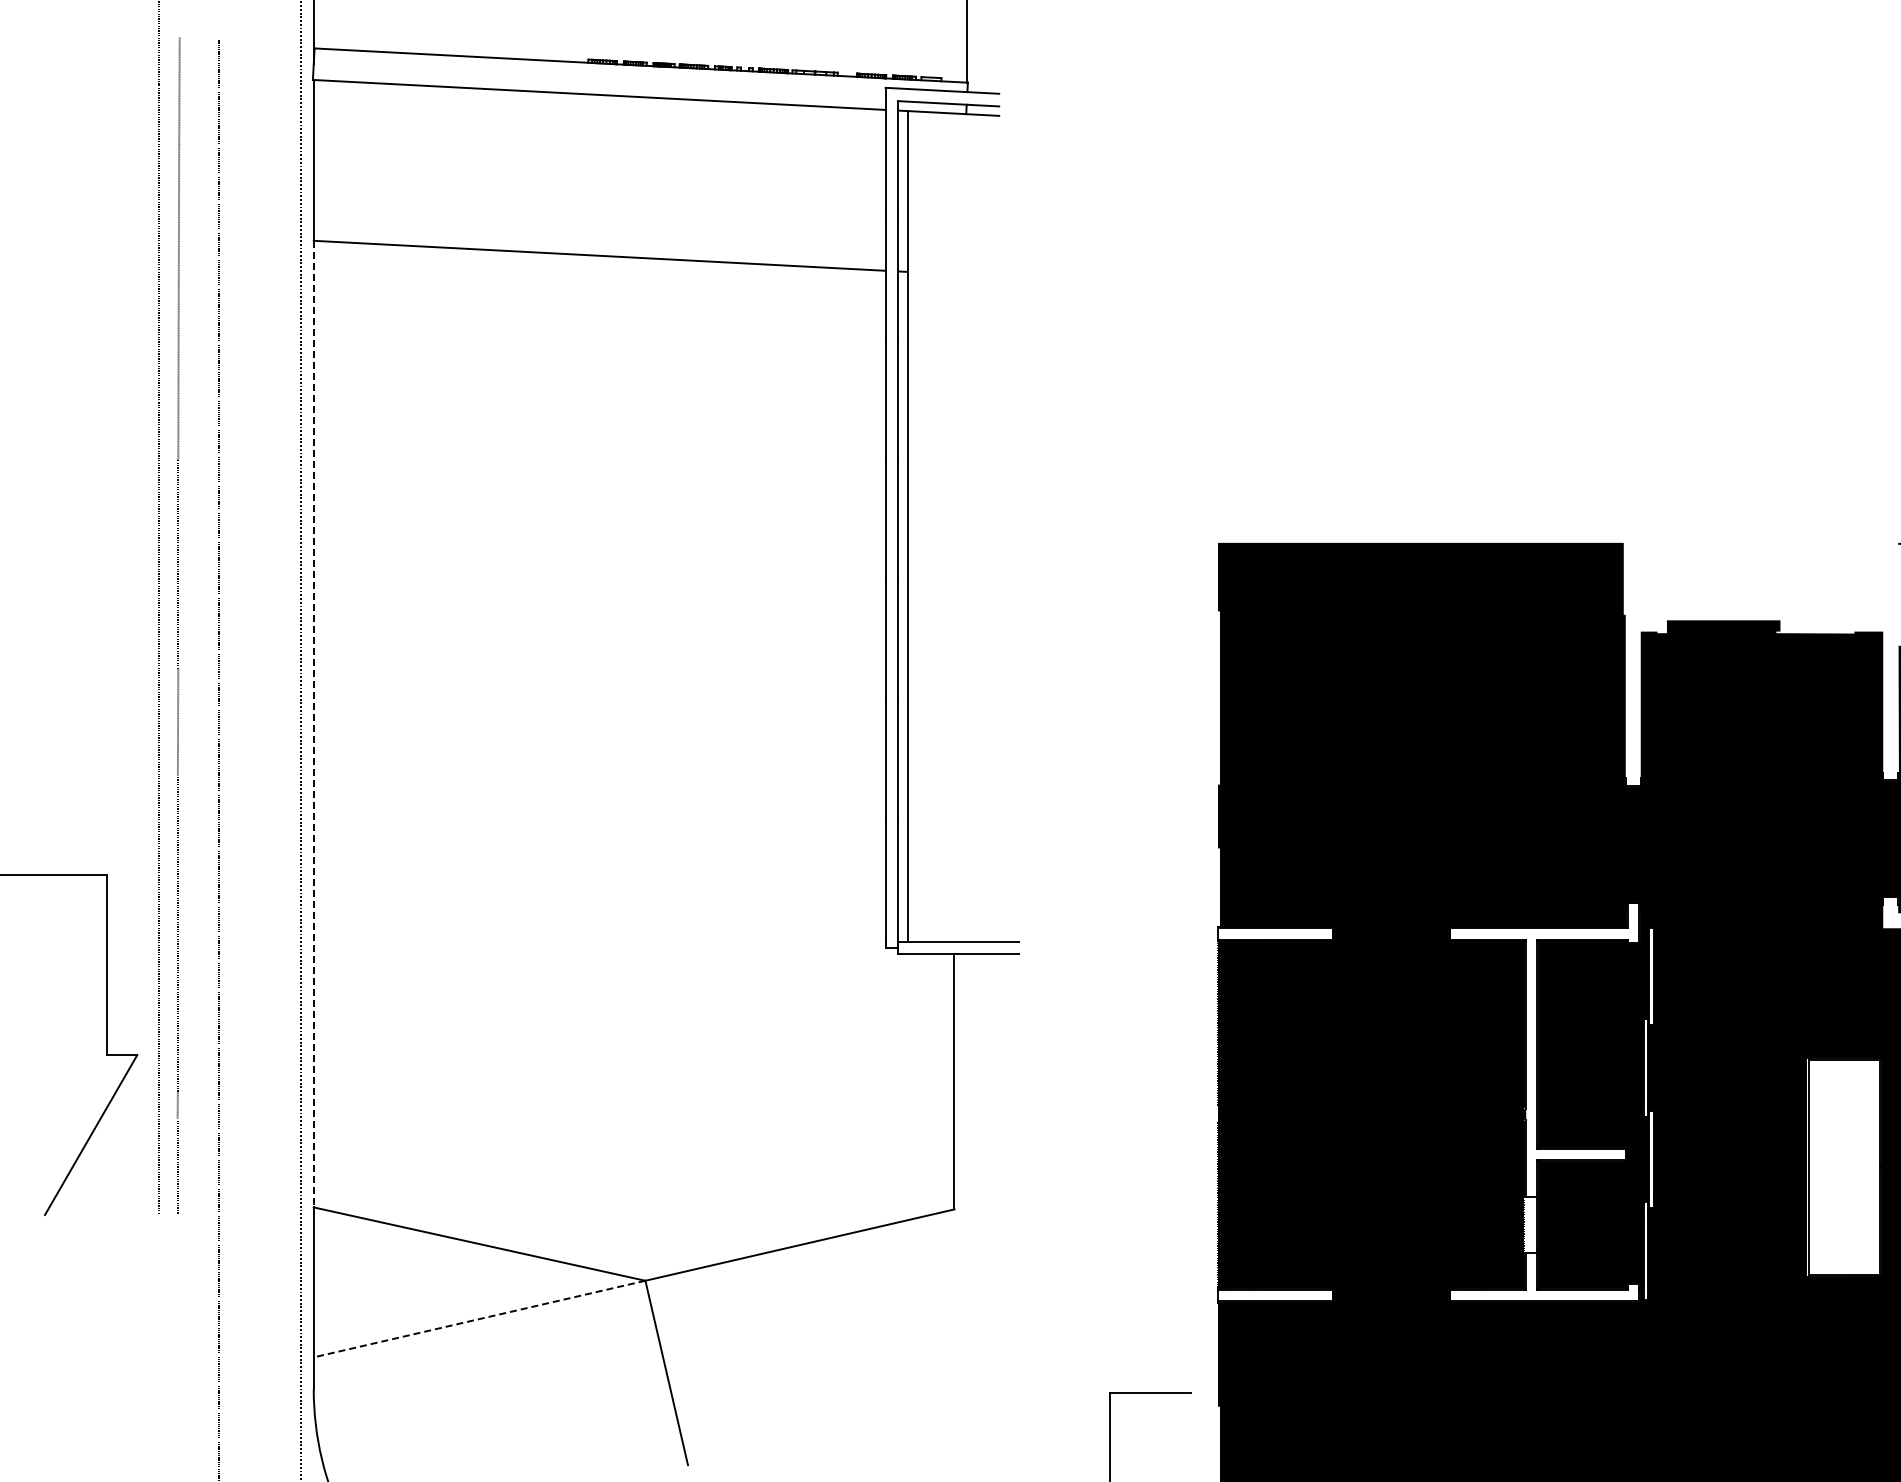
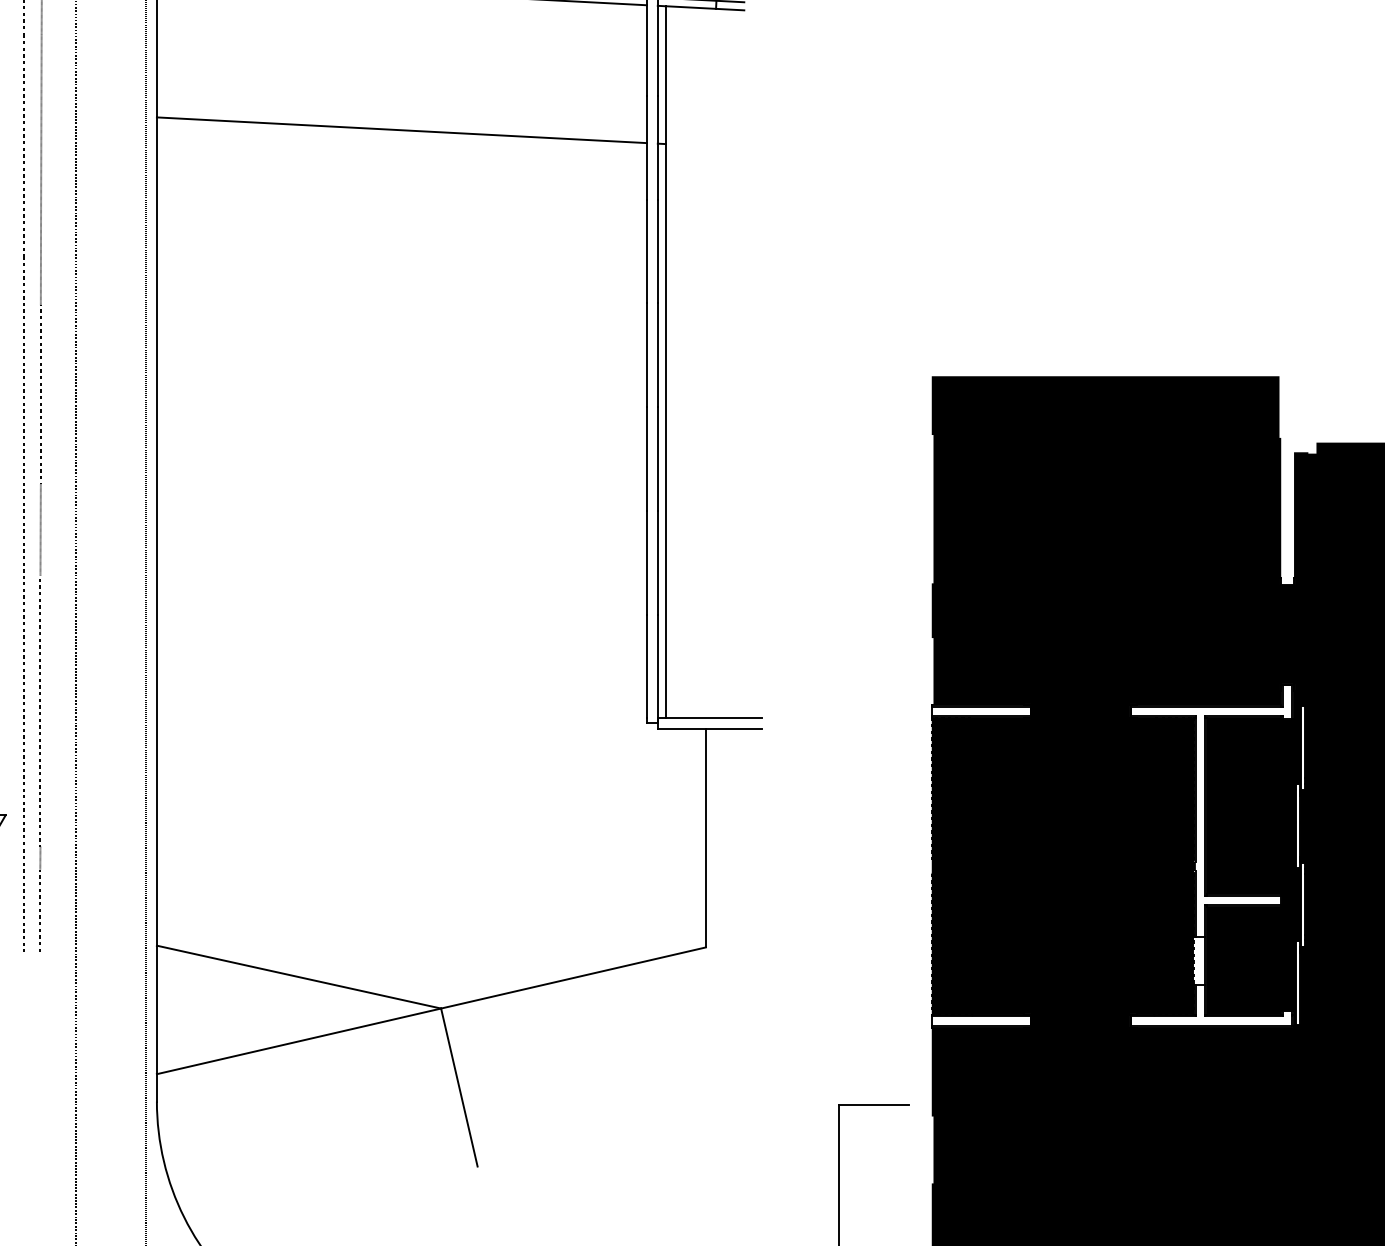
line: (313, 724) -> (156, 531), dashed -> solid
line: (479, 1319) -> (298, 1041), dashed -> solid

